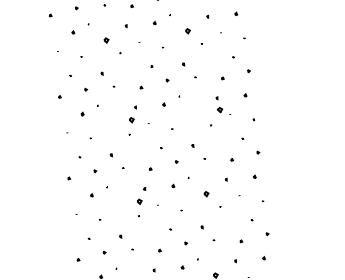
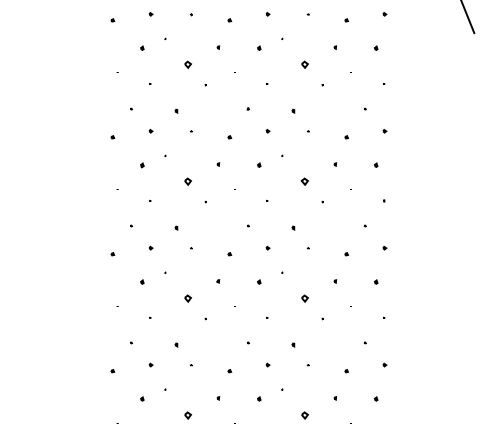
part: (219, 109) -> (304, 181), moved
part: (131, 120) -> (187, 181), moved
part: (139, 201) -> (188, 298), moved

